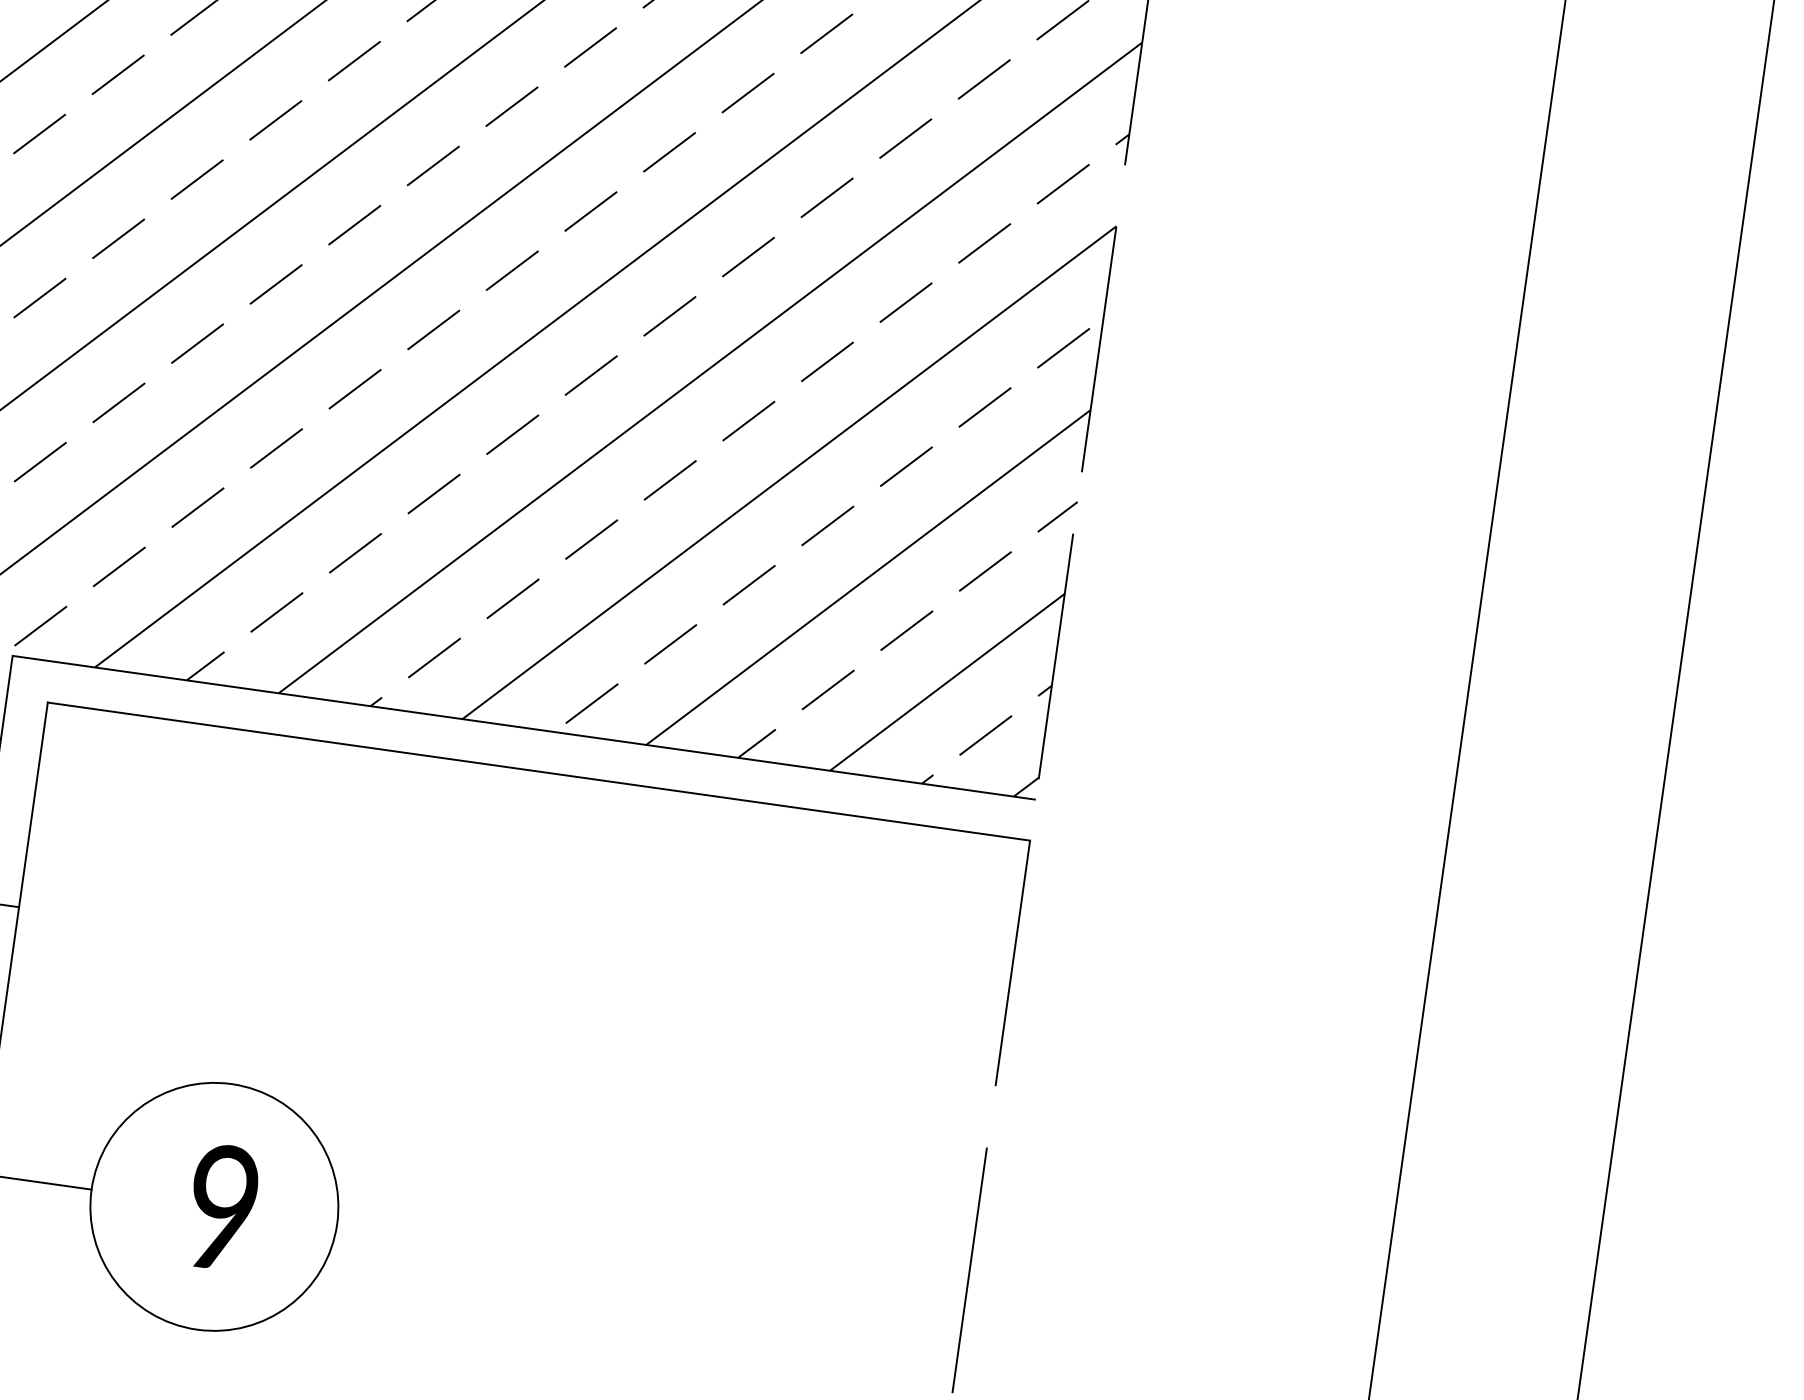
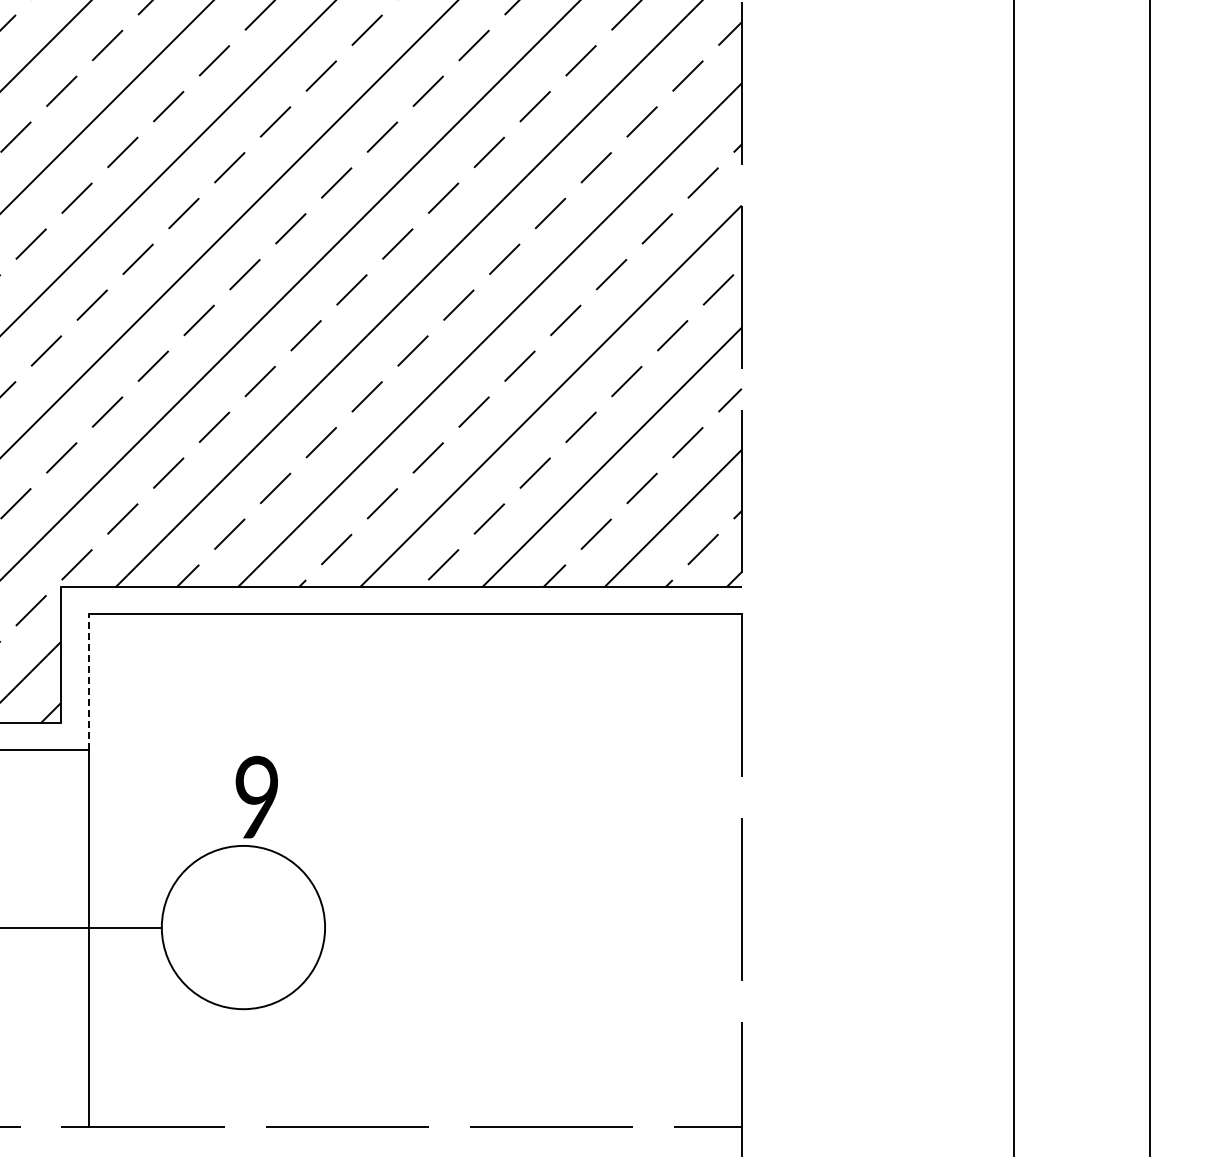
line: (33, 804) -> (88, 681), solid -> dashed
text: (222, 1206) -> (256, 796), moved

